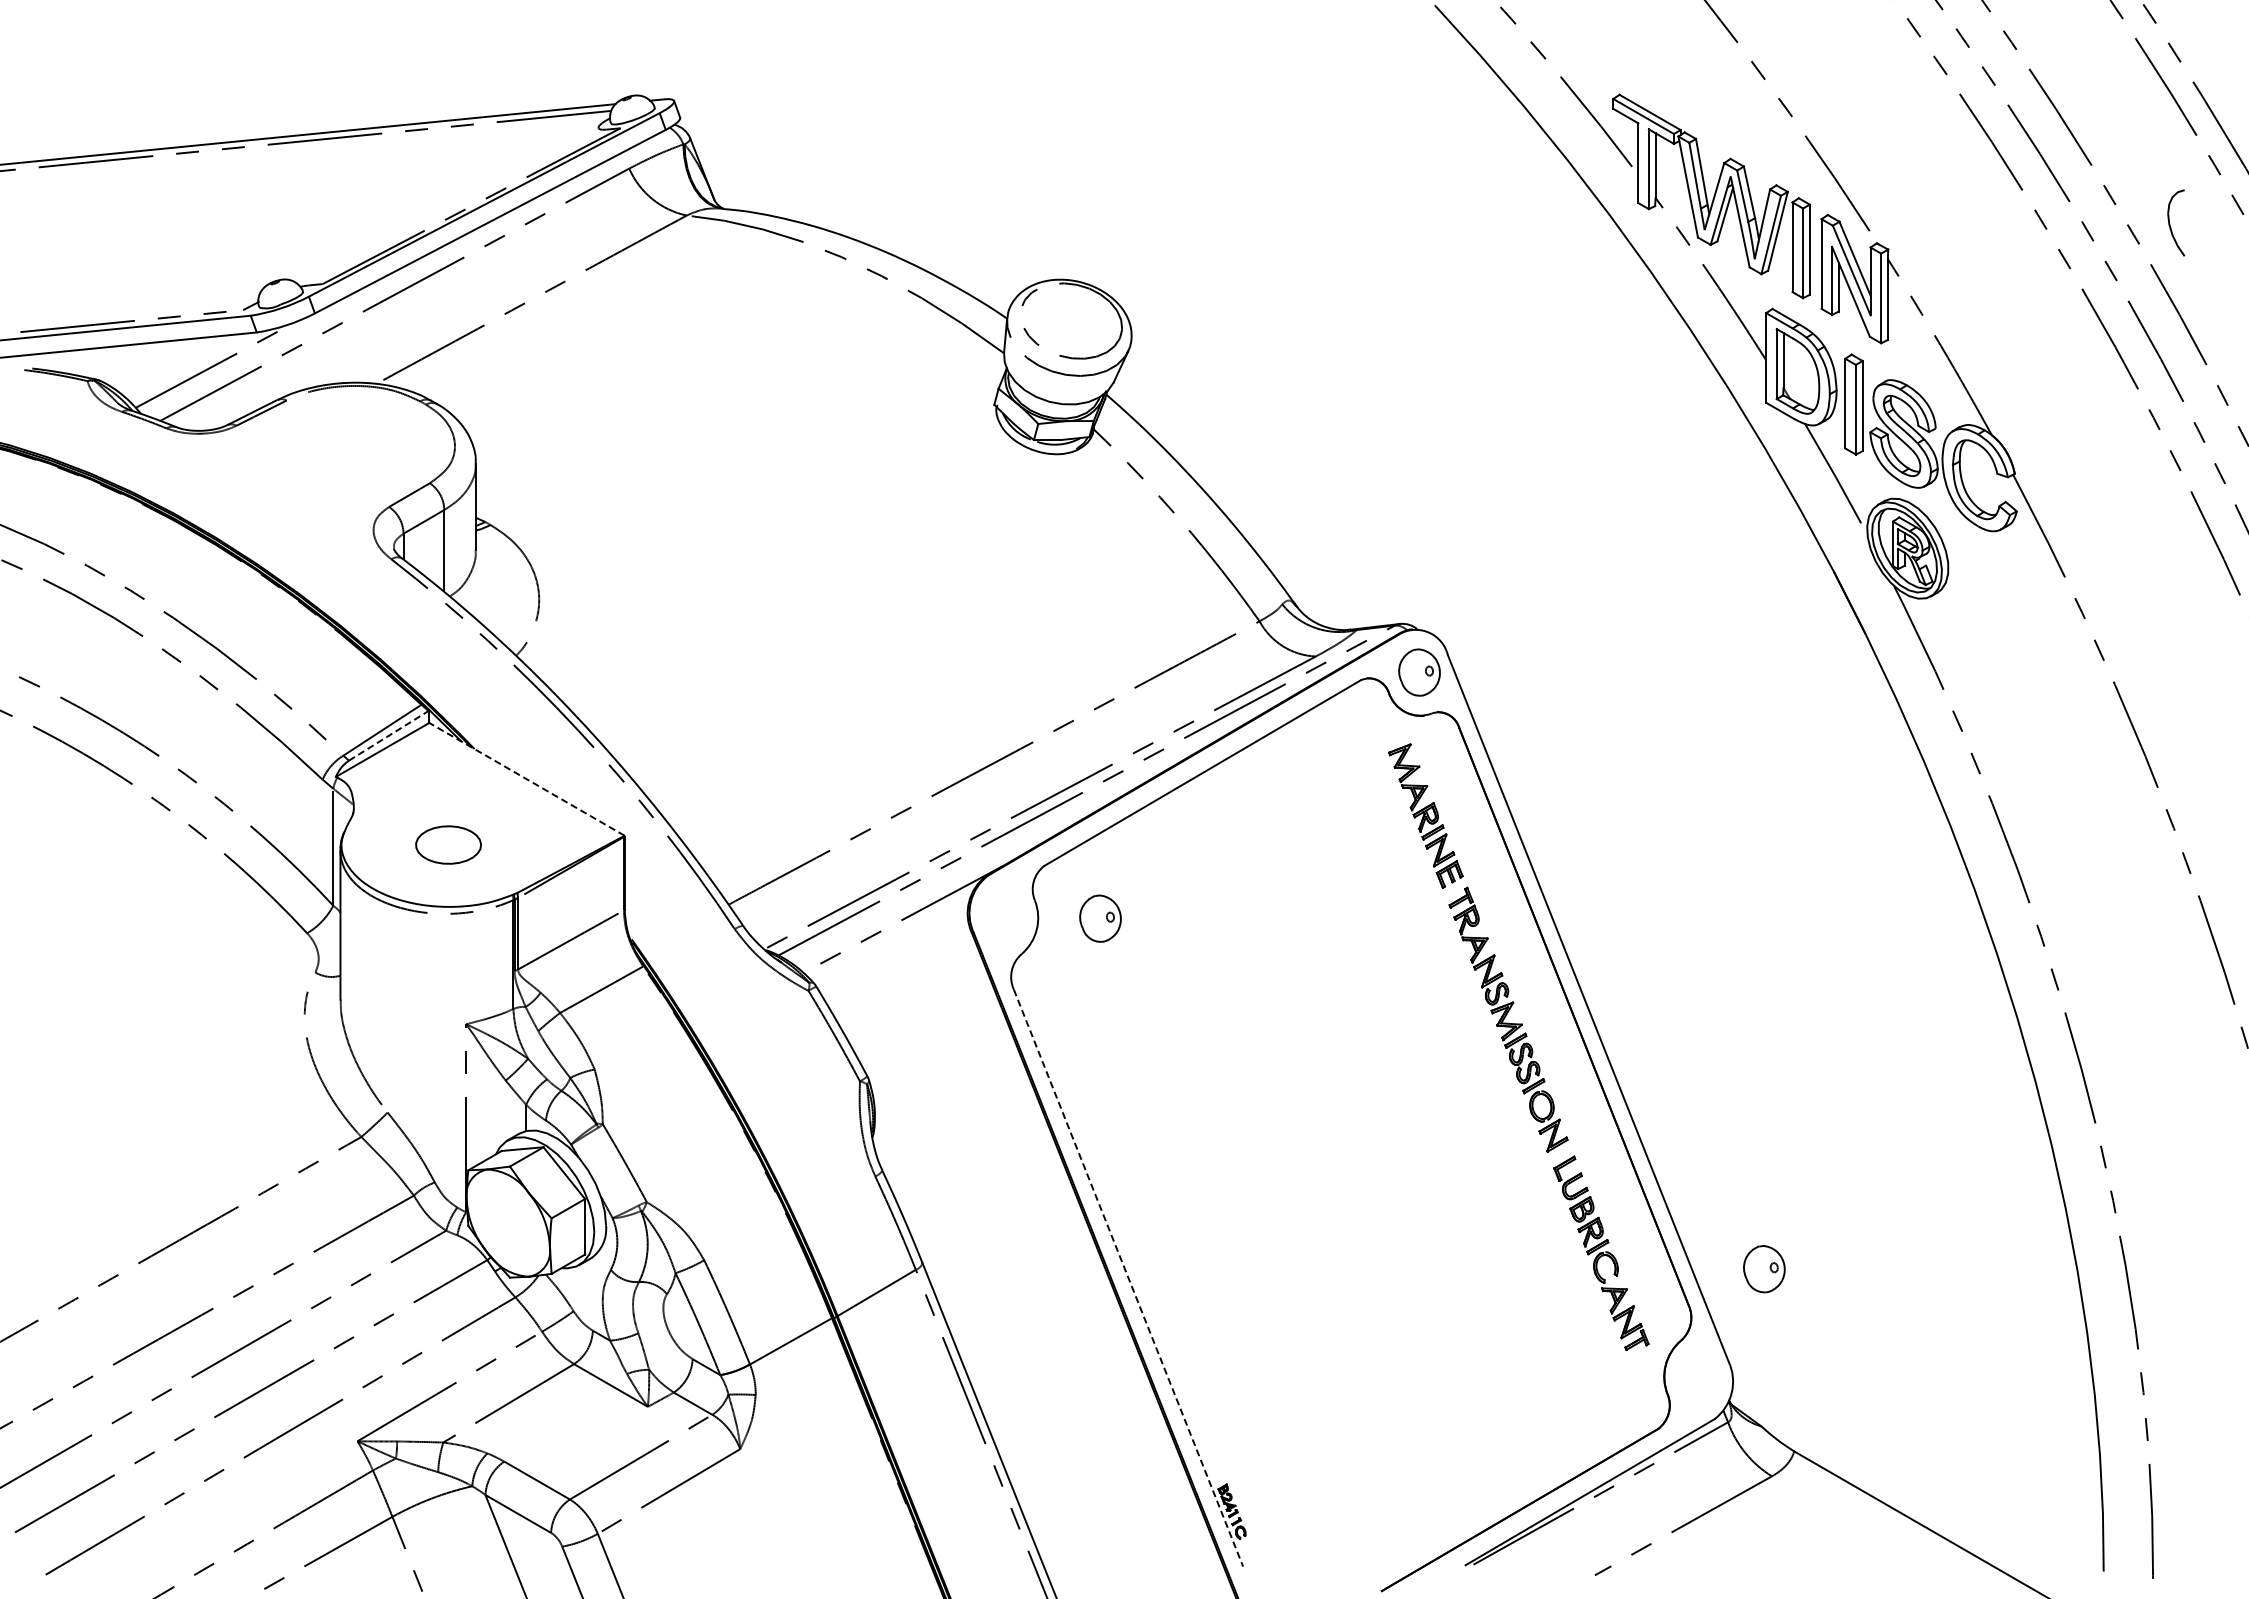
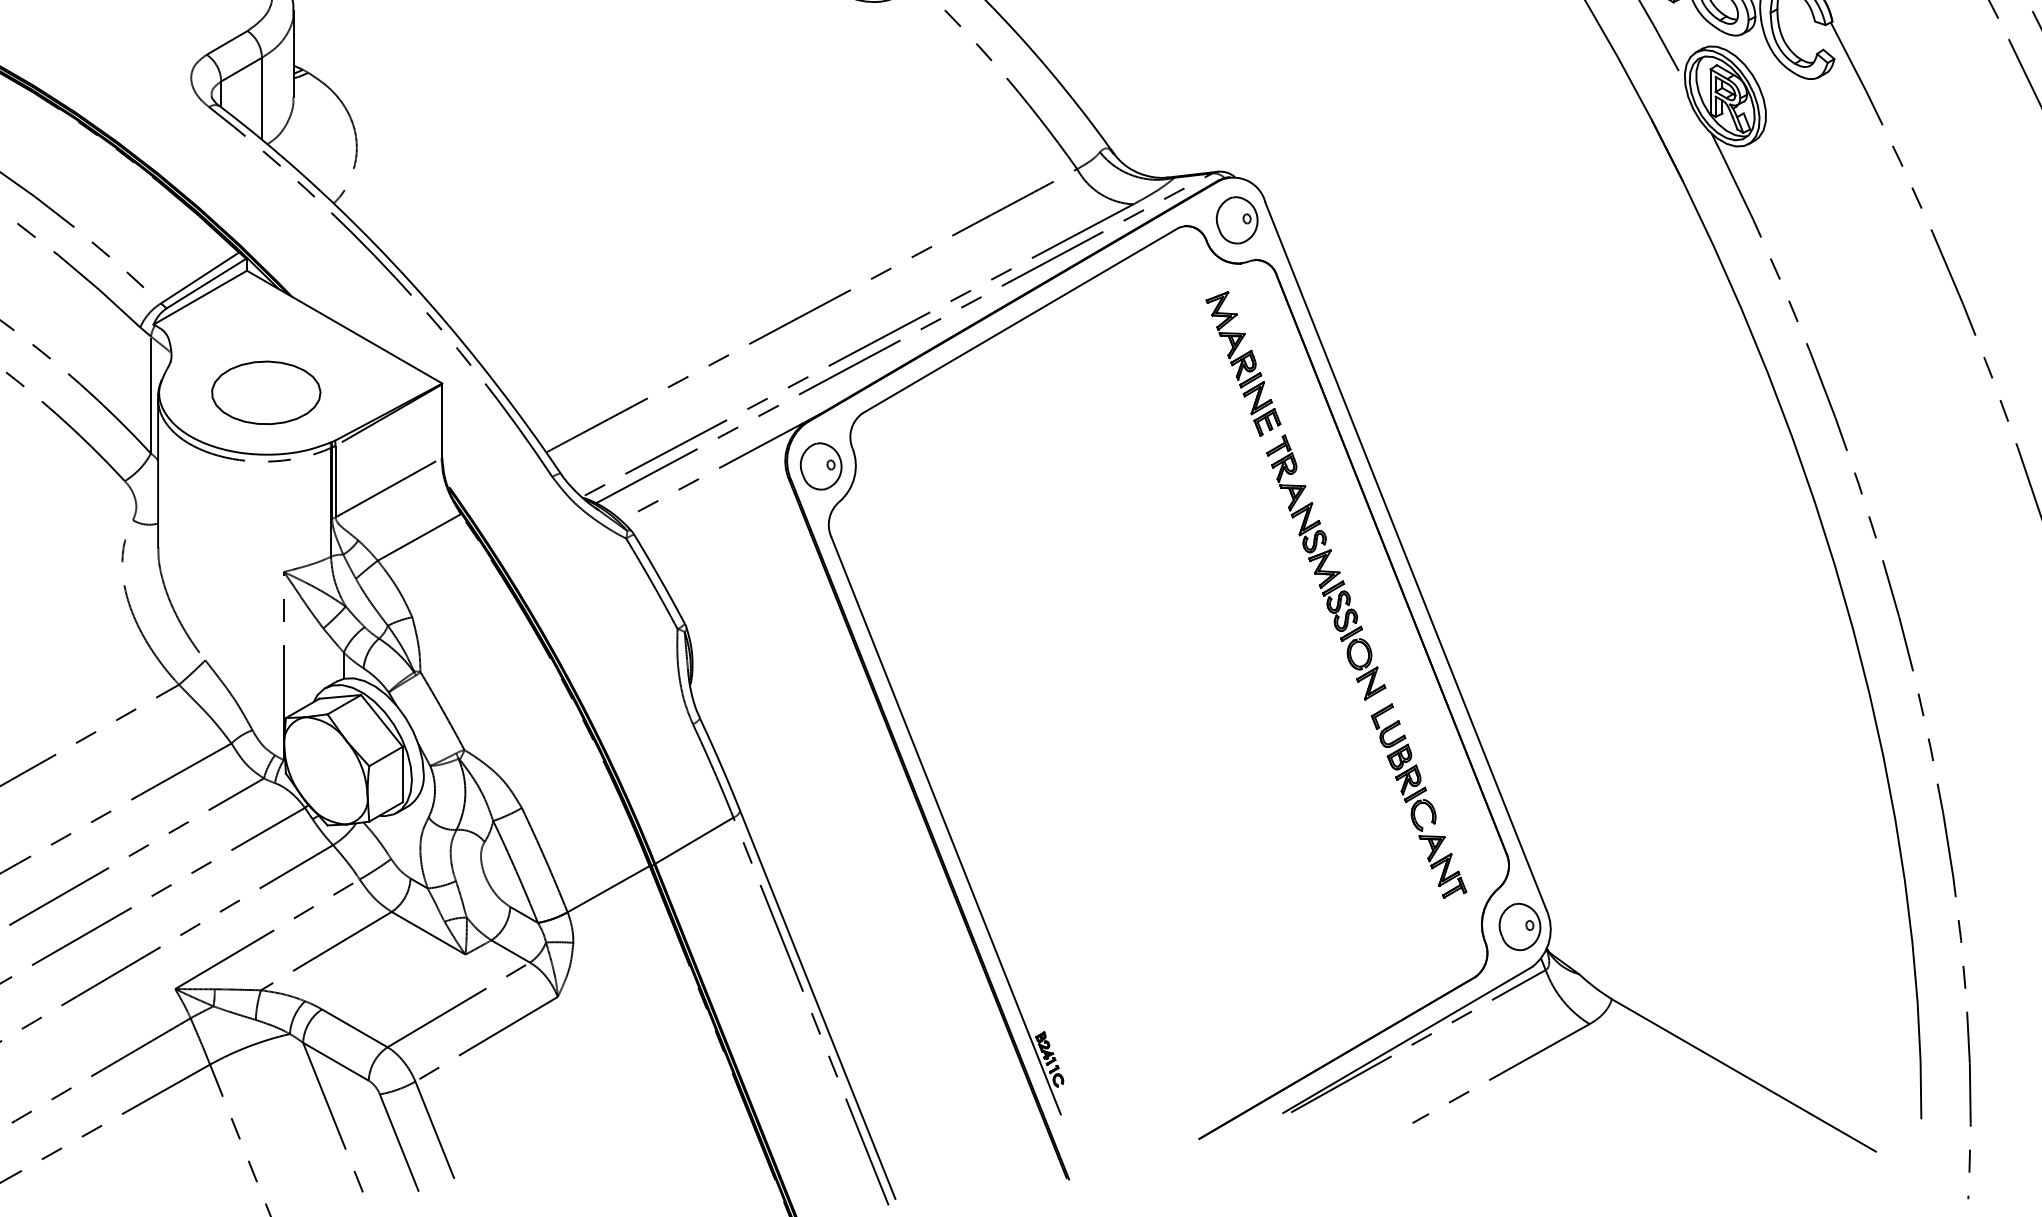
line: (388, 735) -> (206, 283), dashed -> solid
line: (526, 779) -> (344, 327), dashed -> solid
part: (448, 844) -> (266, 392), size x1.67
part: (1100, 918) -> (821, 466), moved
part: (1764, 1269) -> (1520, 927), moved
line: (1128, 1278) -> (946, 826), dashed -> solid

